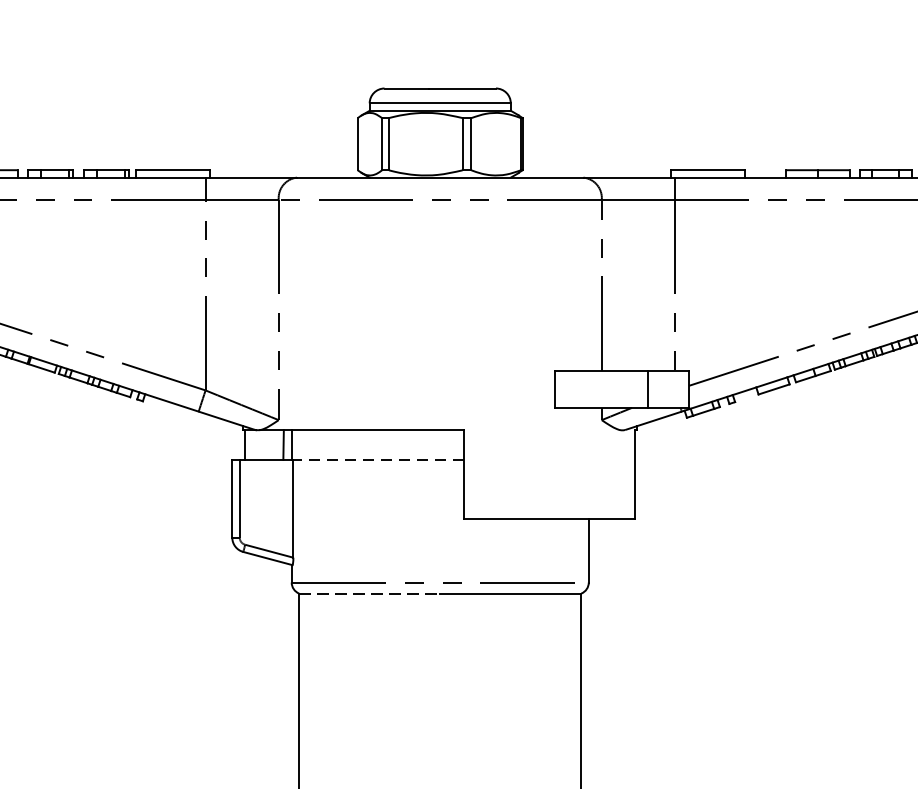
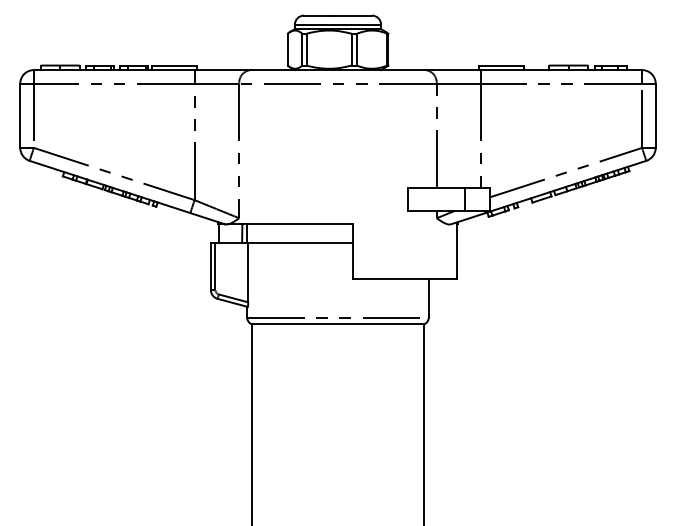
line: (377, 459) -> (299, 242), dashed -> solid
line: (370, 593) -> (295, 324), dashed -> solid

